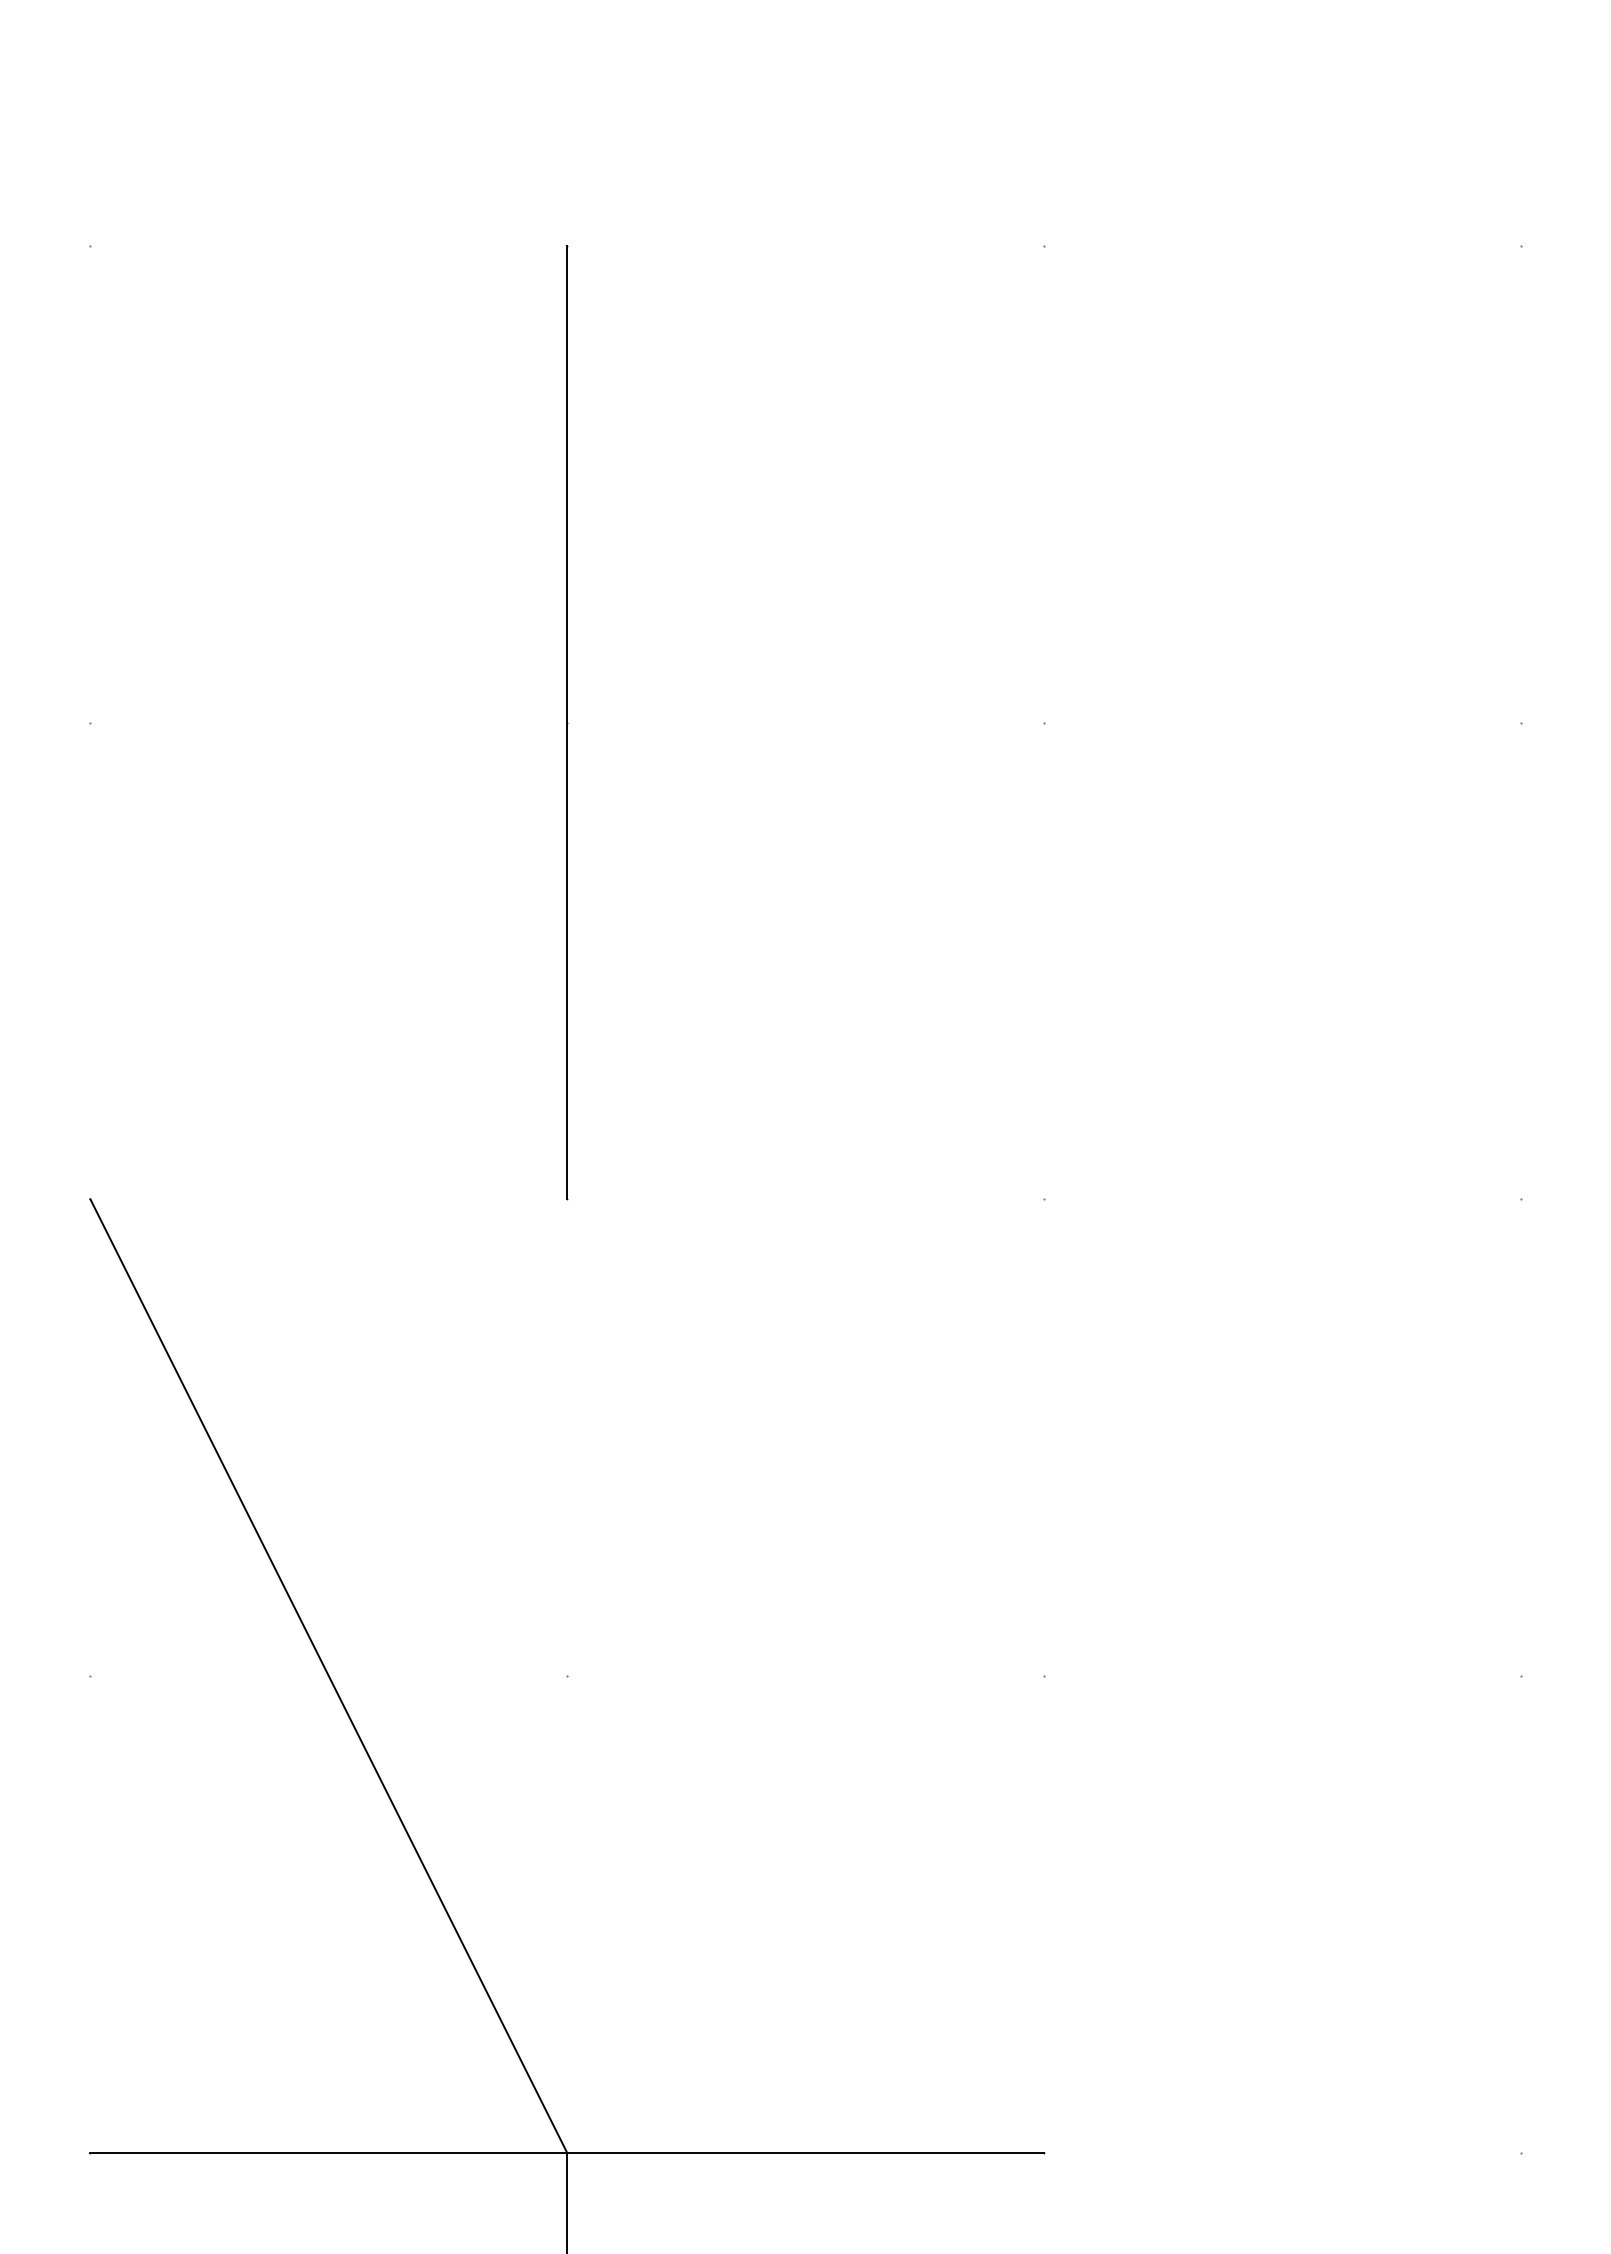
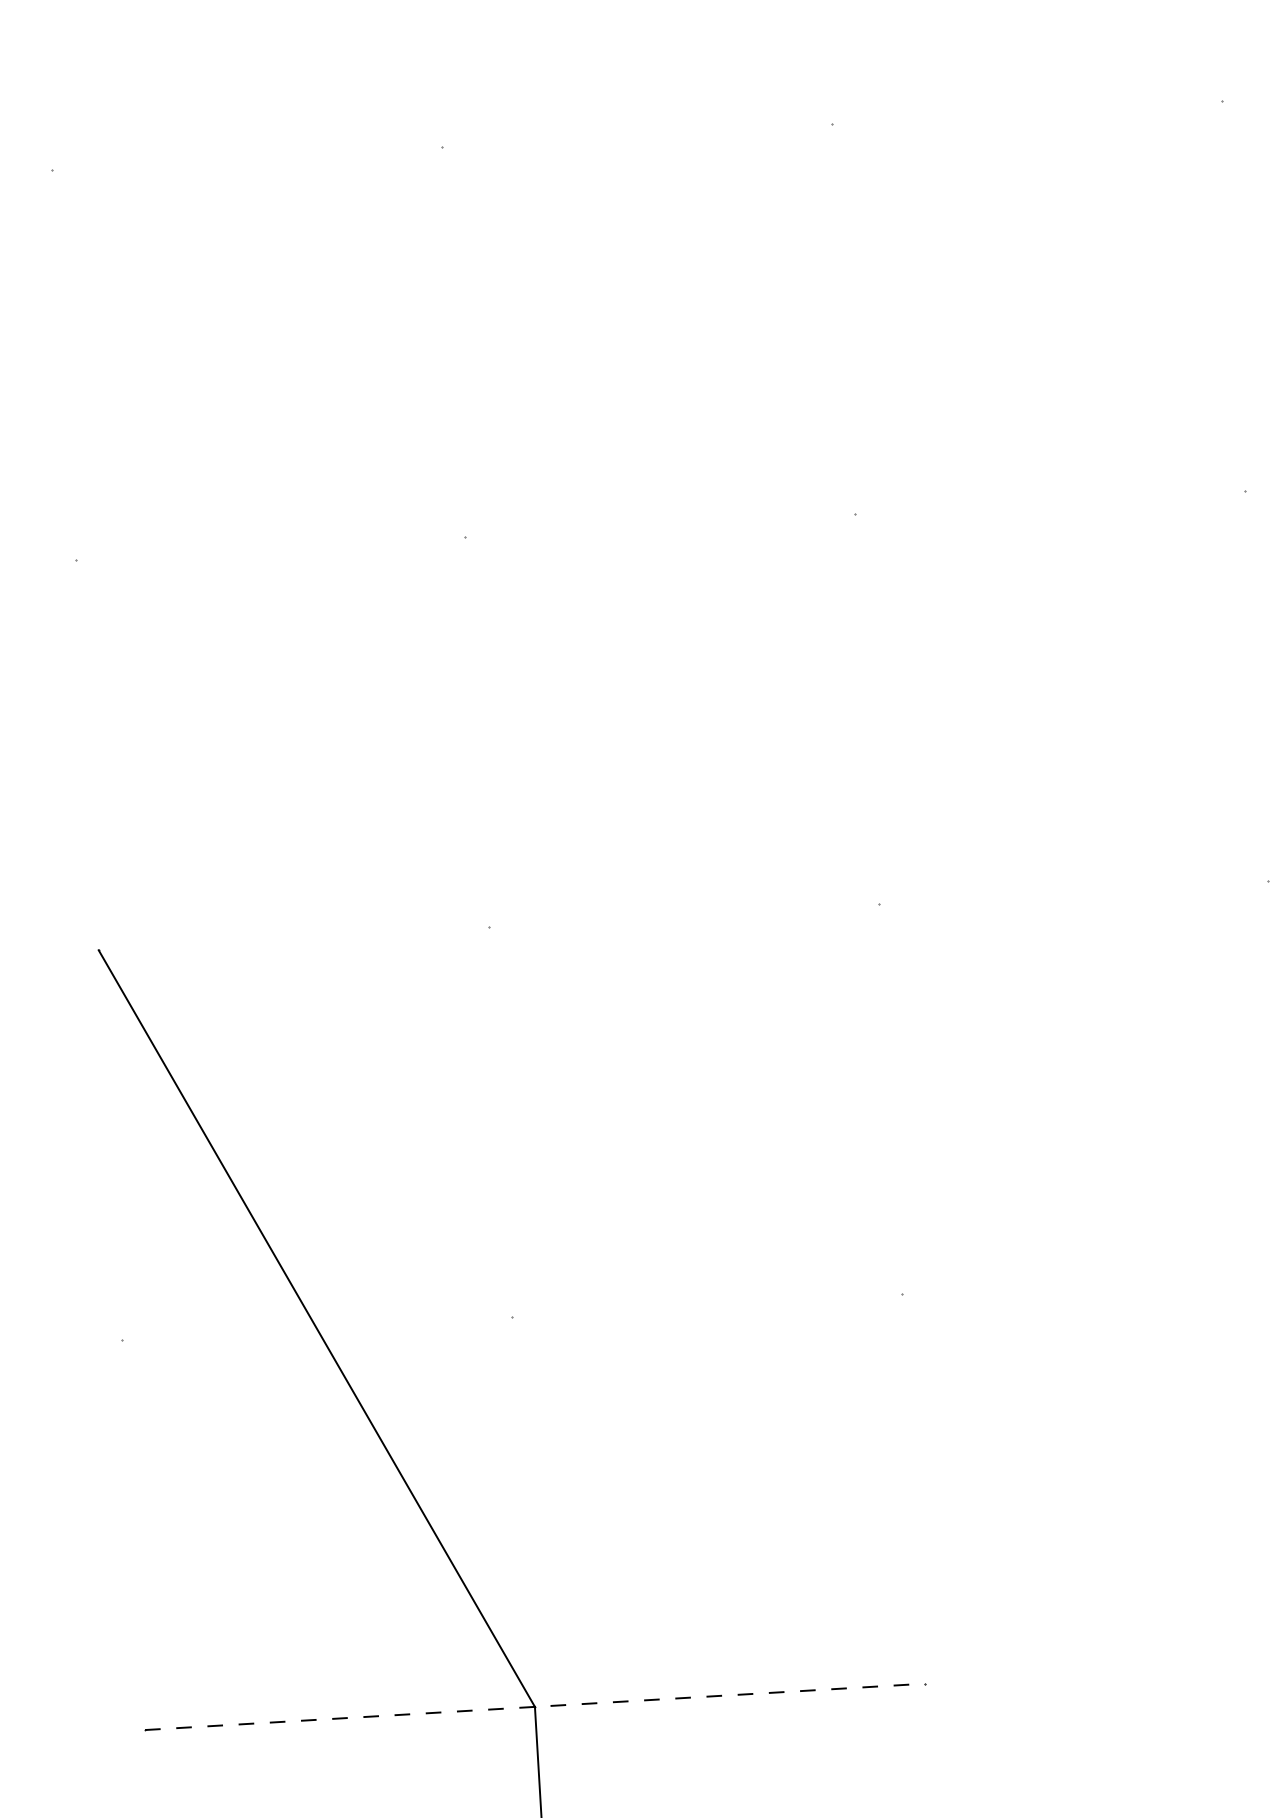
line: (567, 722) -> (465, 537), removed
line: (567, 2152) -> (535, 1706), solid -> dashed

